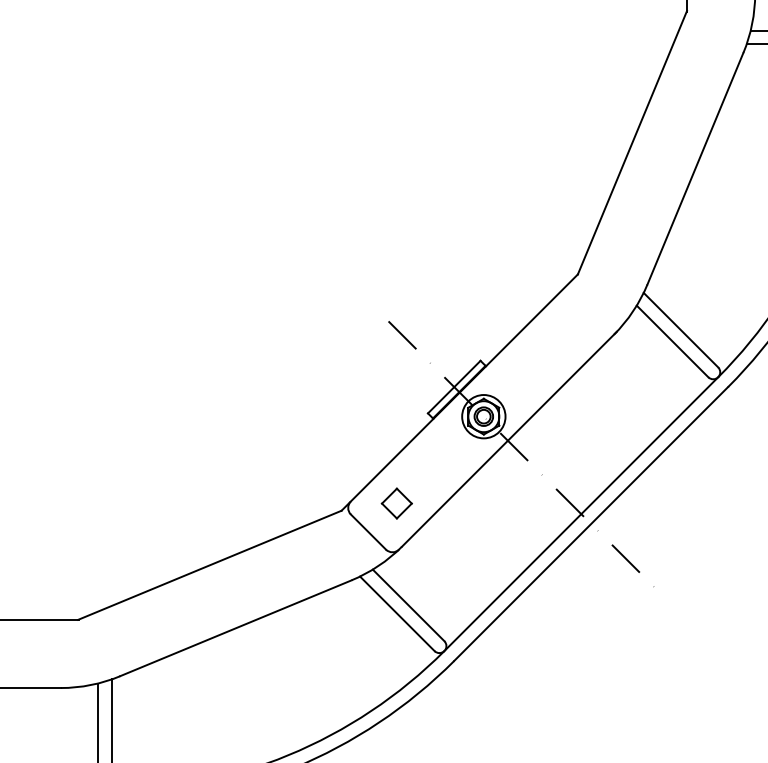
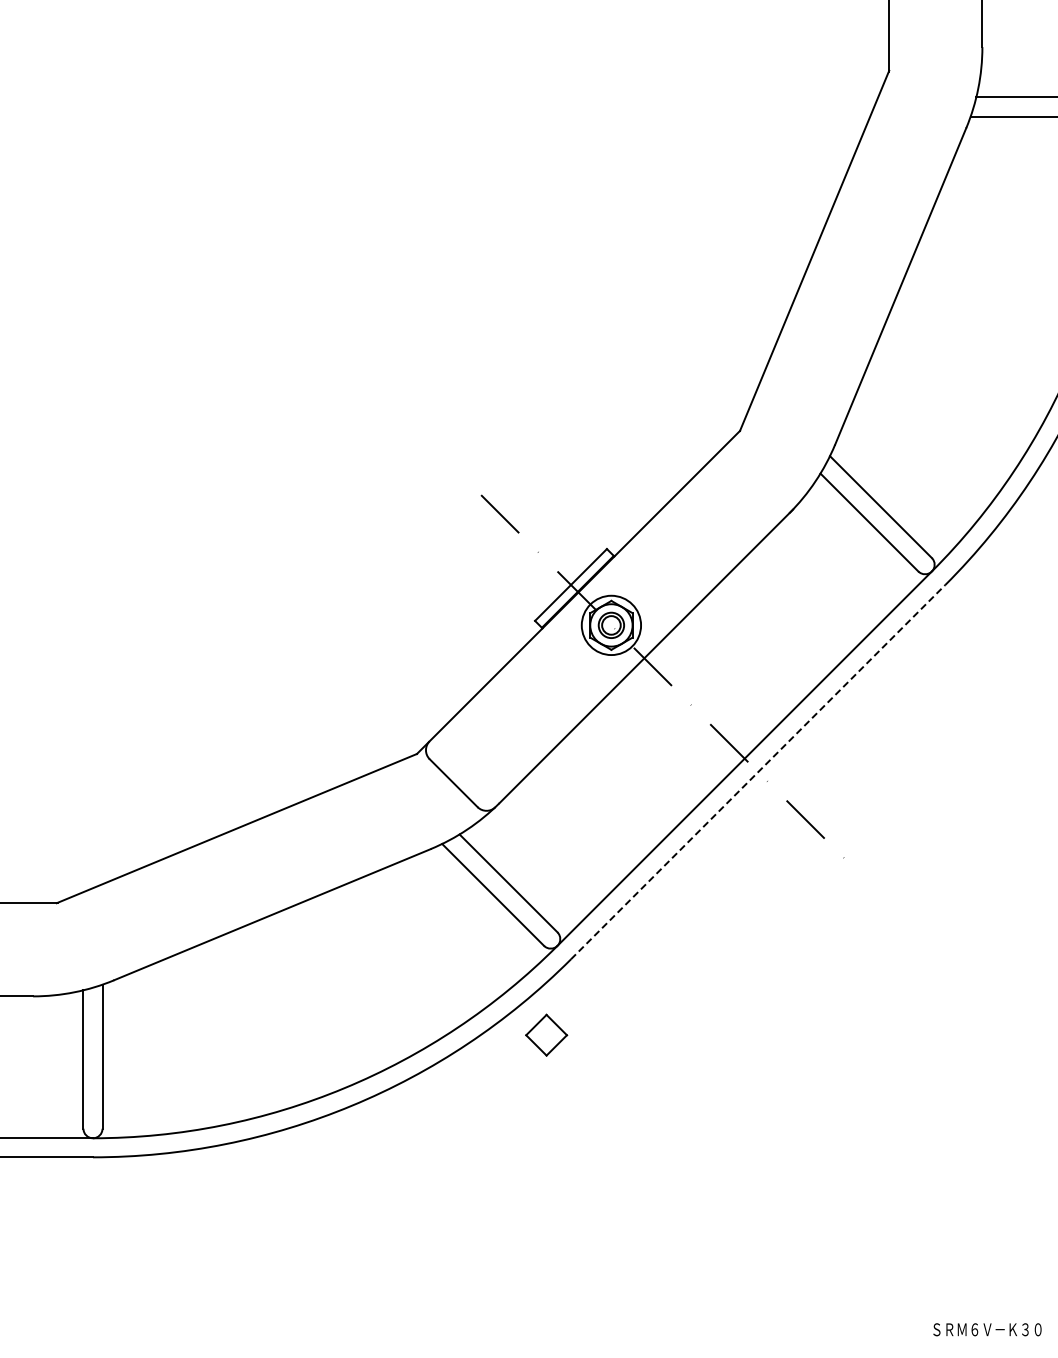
part: (396, 503) -> (546, 1034), moved
line: (591, 524) -> (758, 772), solid -> dashed

